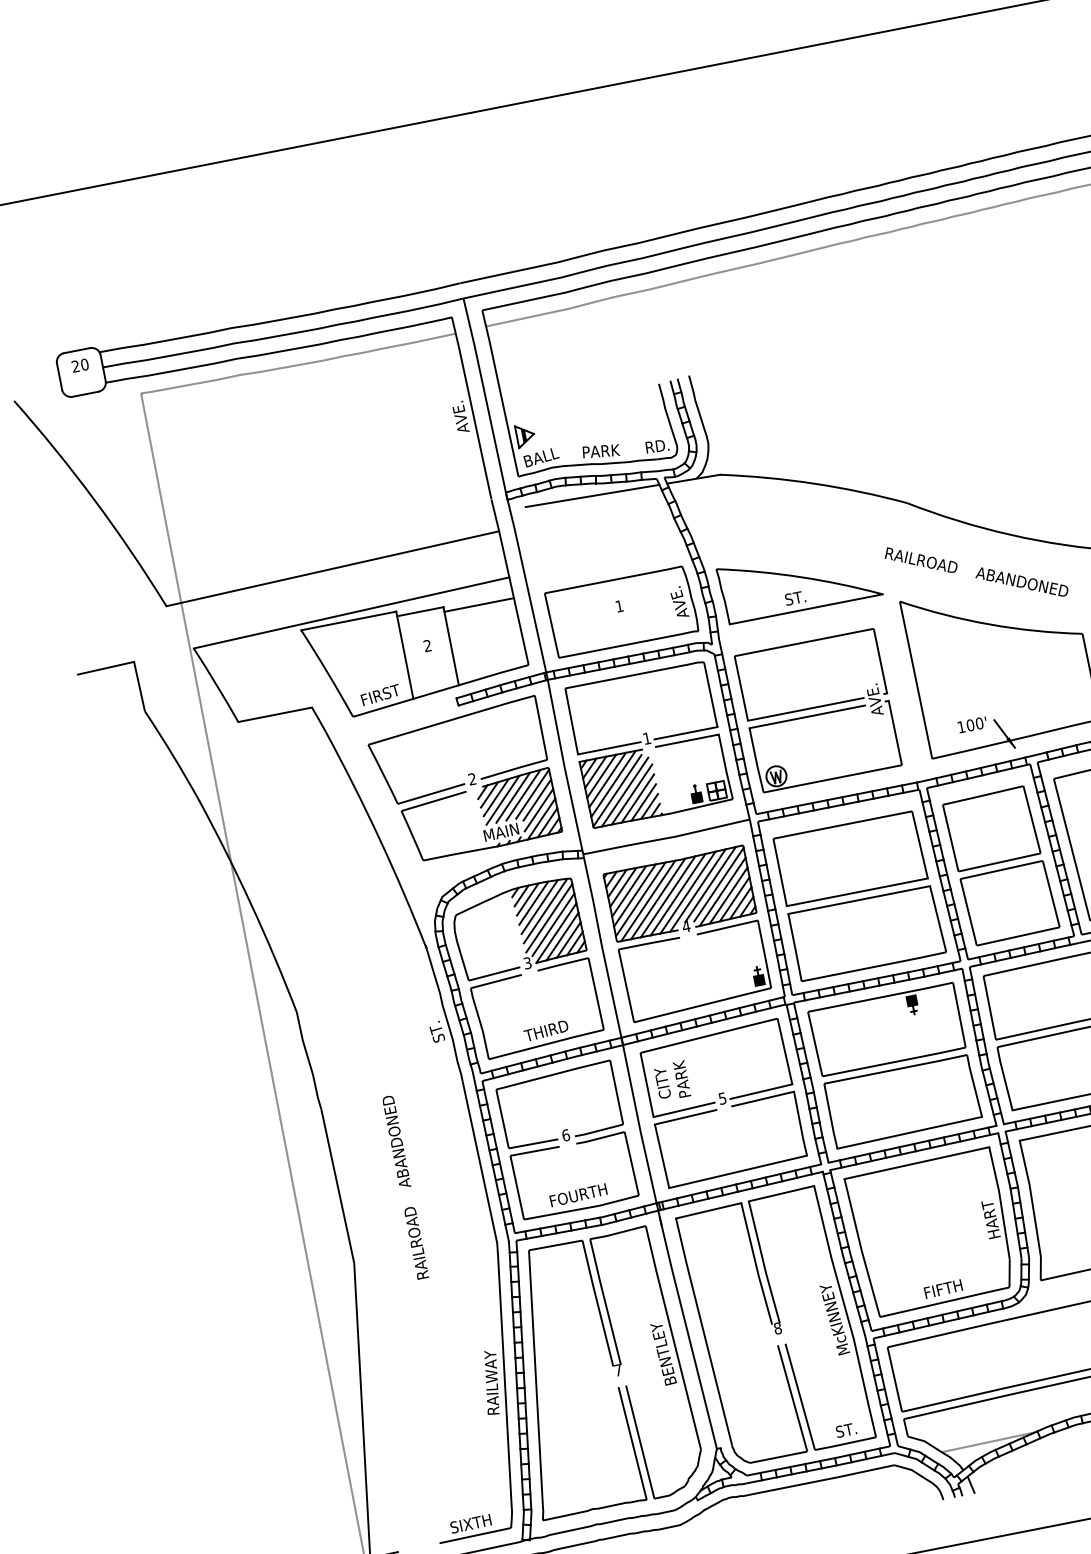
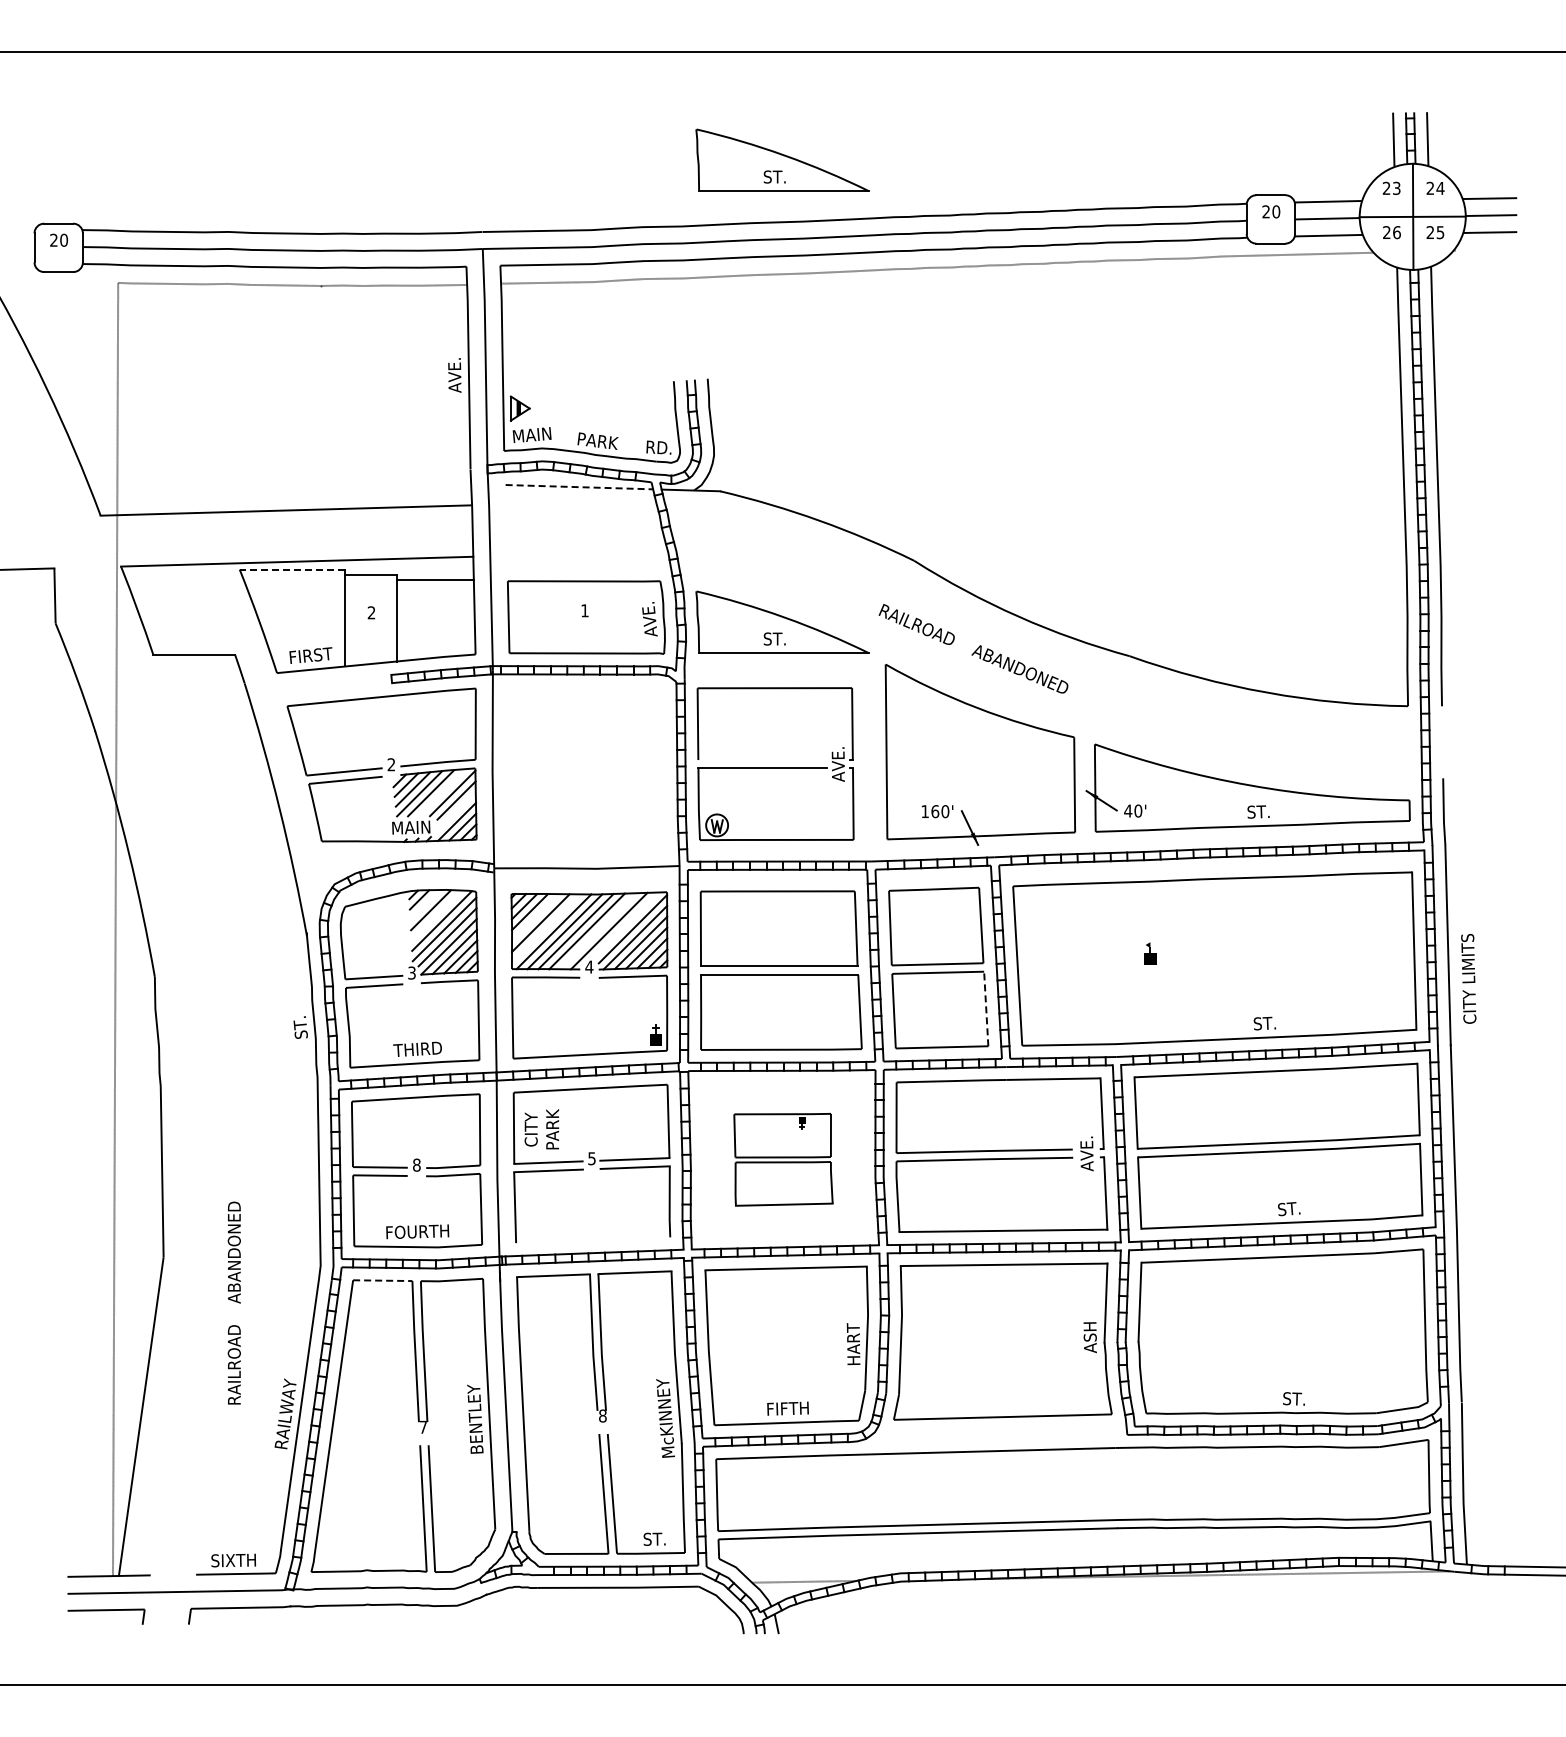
part: (717, 164) -> (782, 159), added
text: (541, 456) -> (532, 434), BALL -> MAIN
line: (592, 496) -> (579, 487), solid -> dashed
line: (348, 620) -> (292, 569), solid -> dashed
line: (805, 709) -> (762, 760), removed
text: (970, 725) -> (935, 811), 100' -> 160'
part: (648, 744) -> (587, 764), removed
line: (523, 795) -> (442, 792), removed
line: (538, 809) -> (455, 811), removed
line: (710, 884) -> (623, 927), removed
line: (629, 891) -> (535, 917), removed
line: (688, 892) -> (598, 931), removed
line: (1051, 893) -> (986, 1008), solid -> dashed
line: (527, 899) -> (425, 904), removed
line: (640, 899) -> (545, 928), removed
line: (539, 907) -> (436, 915), removed
part: (895, 1065) -> (783, 1159), size x0.6
text: (565, 1134) -> (416, 1164), 6 -> 8
line: (738, 1172) -> (593, 1240), removed
text: (404, 1186) -> (233, 1302), moved
line: (555, 1245) -> (382, 1280), solid -> dashed

